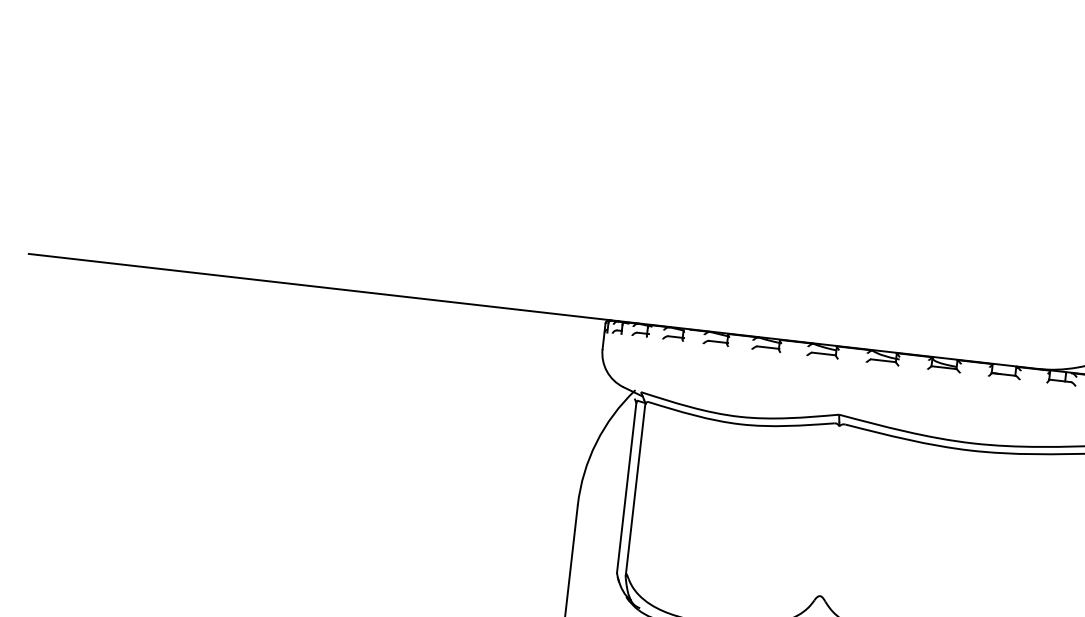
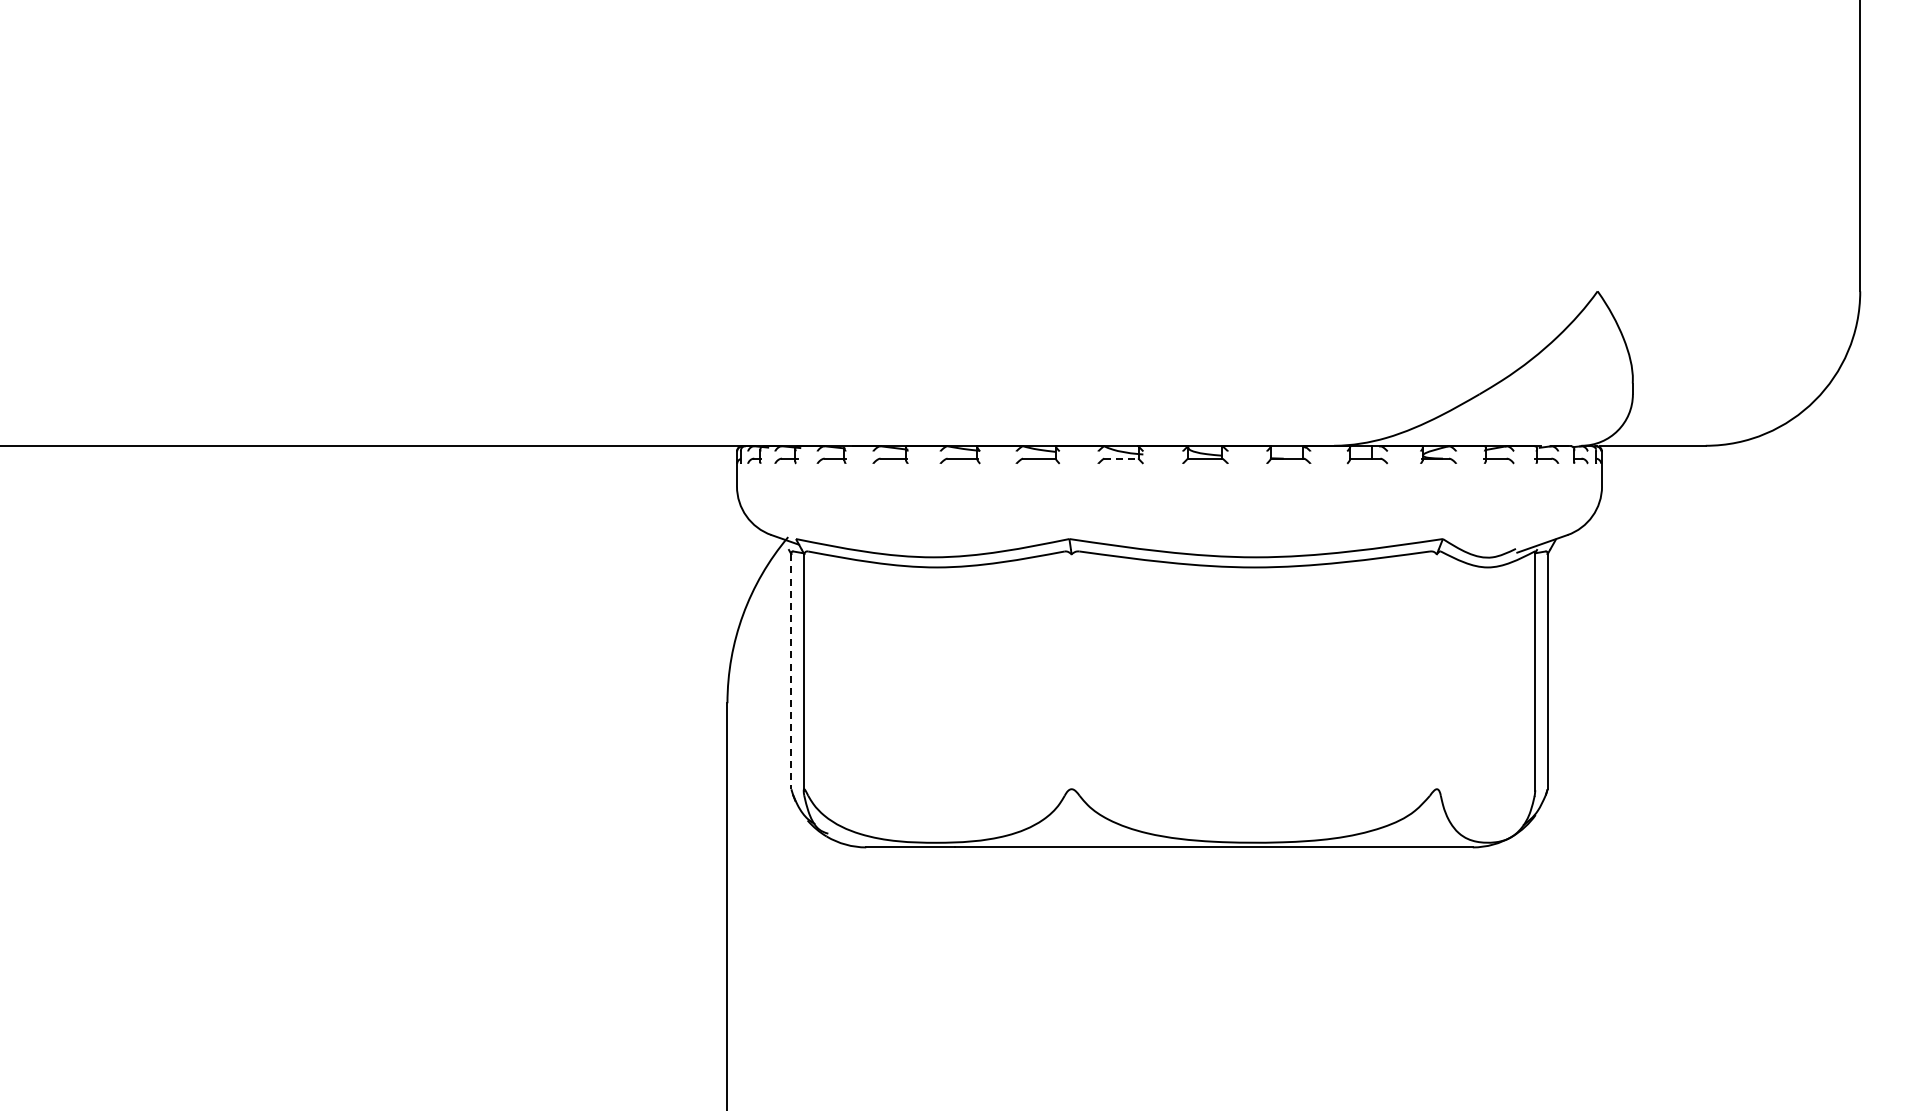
line: (883, 360) -> (1121, 458), solid -> dashed
line: (626, 487) -> (791, 671), solid -> dashed

